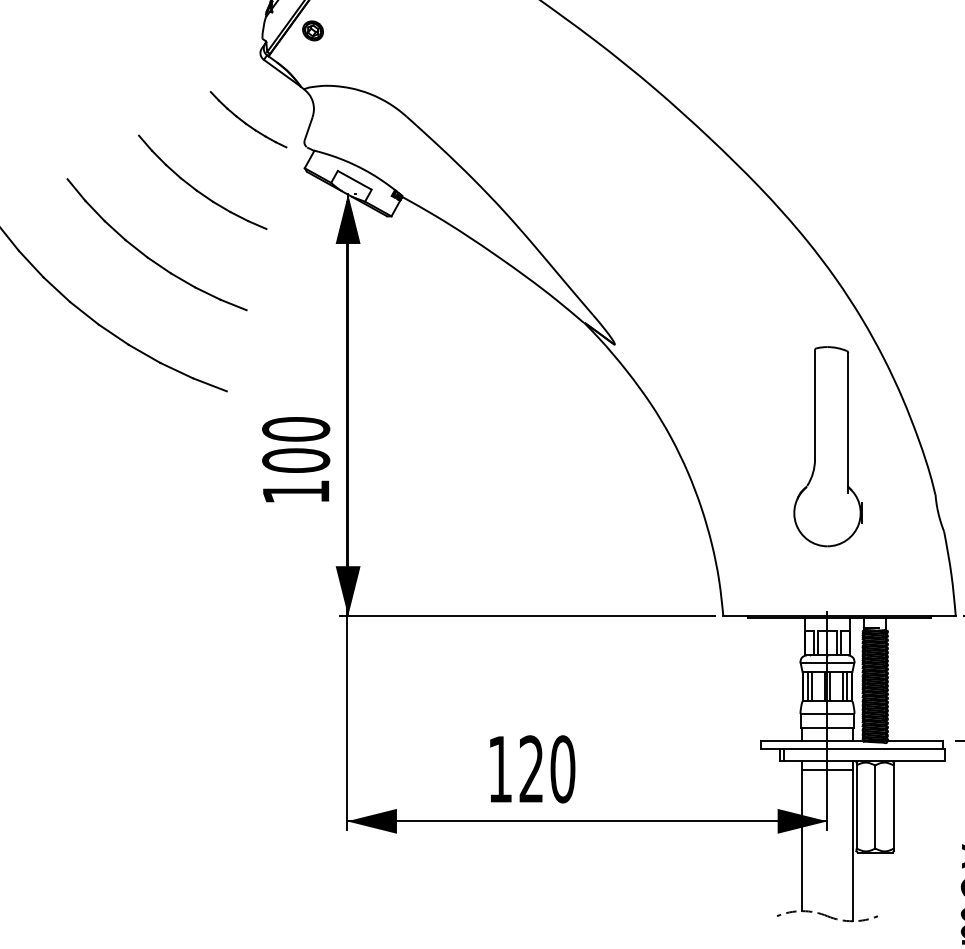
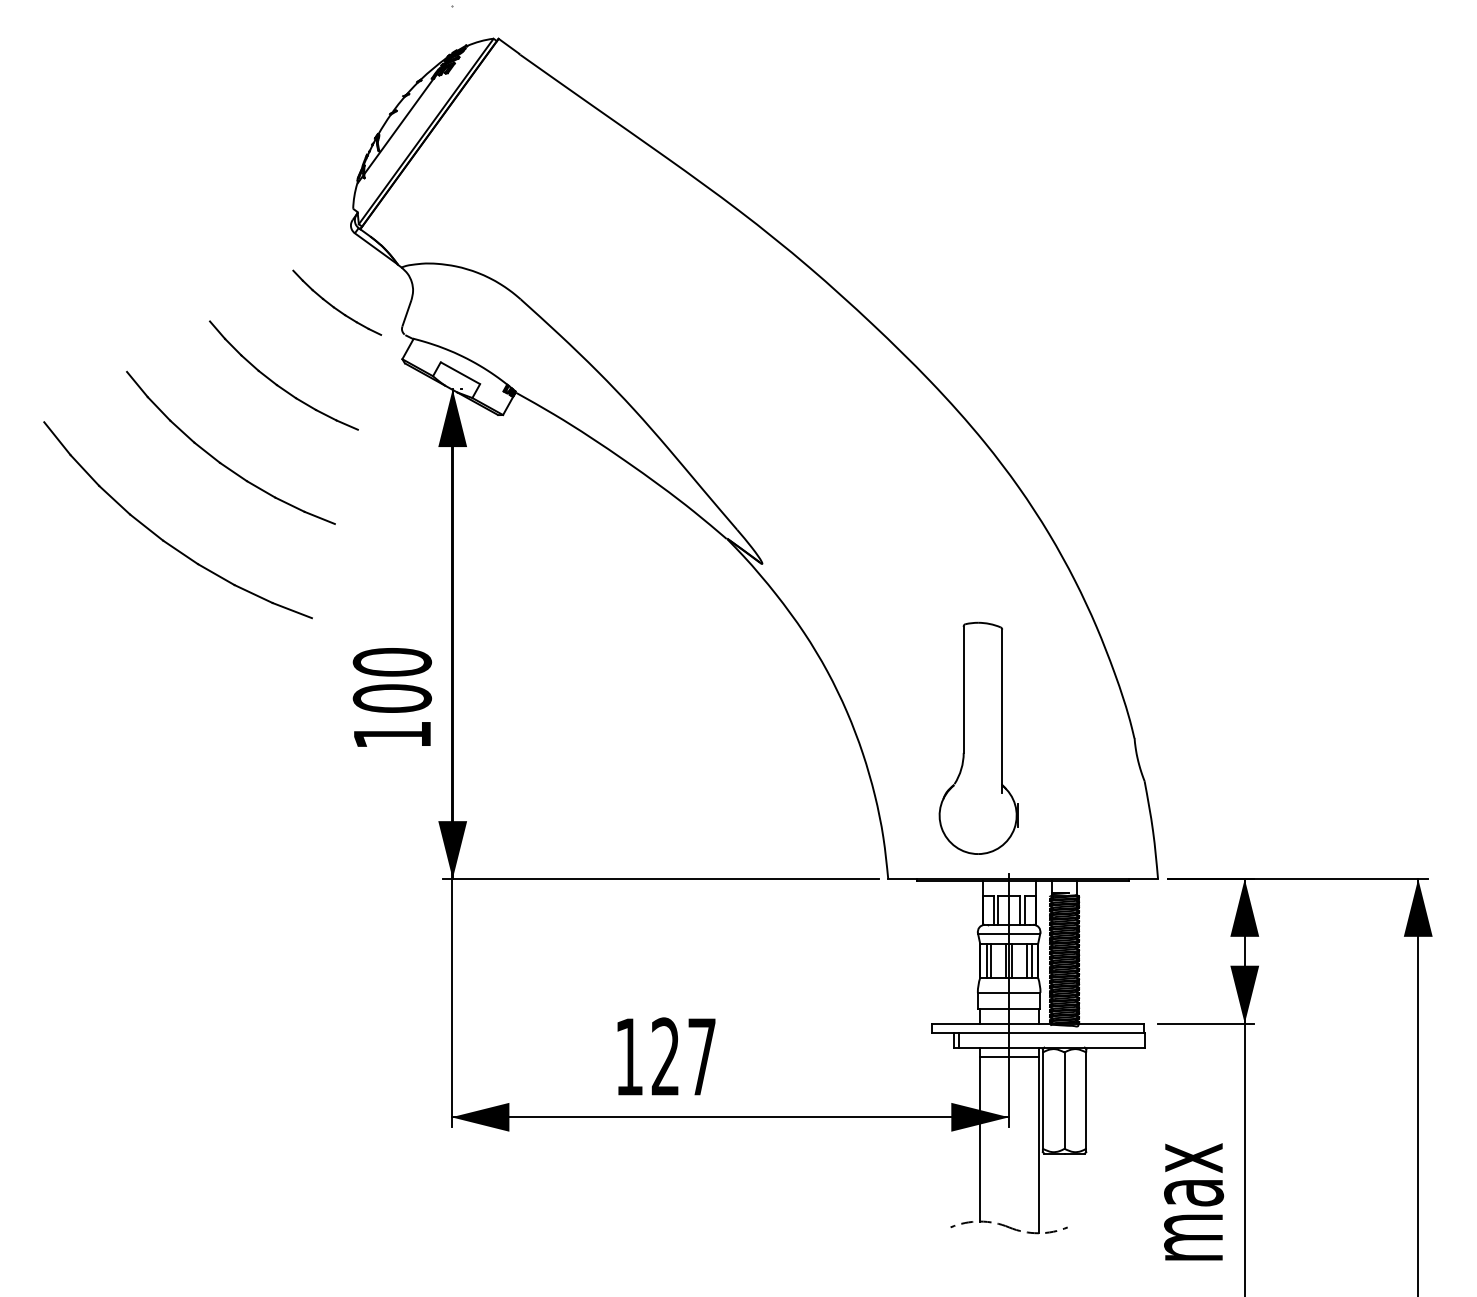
part: (312, 30) -> (411, 199), removed
part: (827, 445) -> (978, 737), moved
text: (562, 768) -> (701, 1056), 120 -> 127

